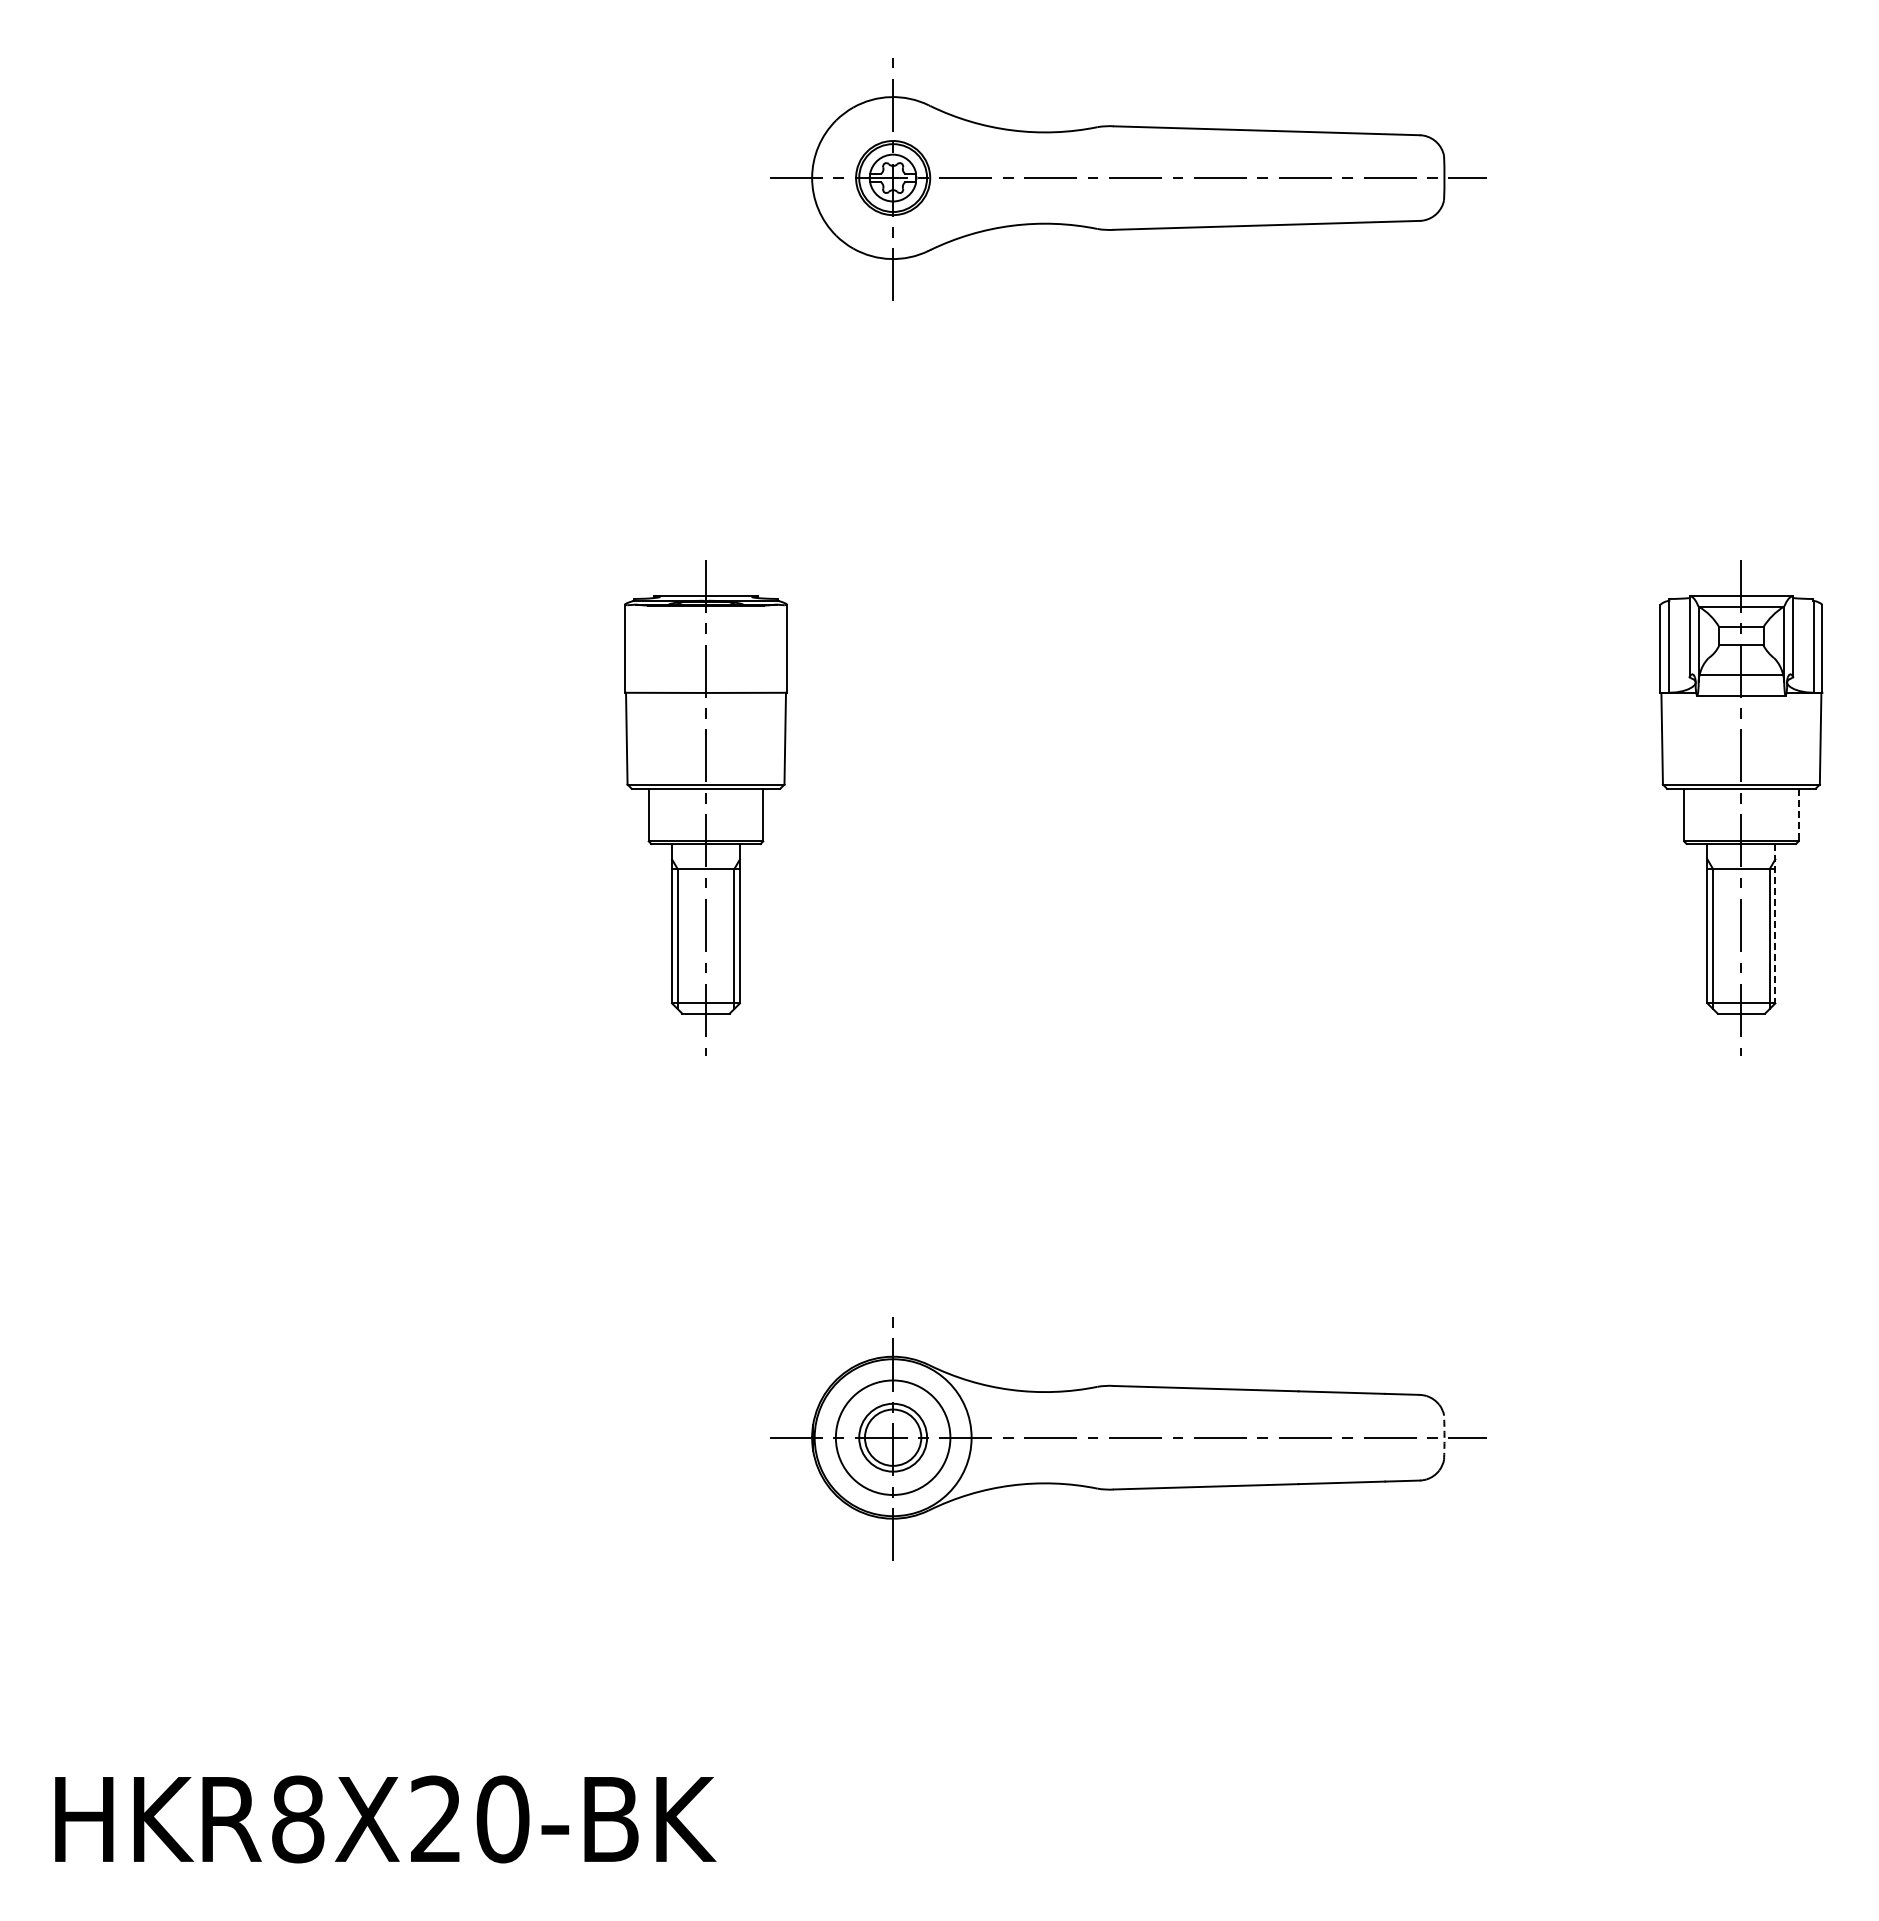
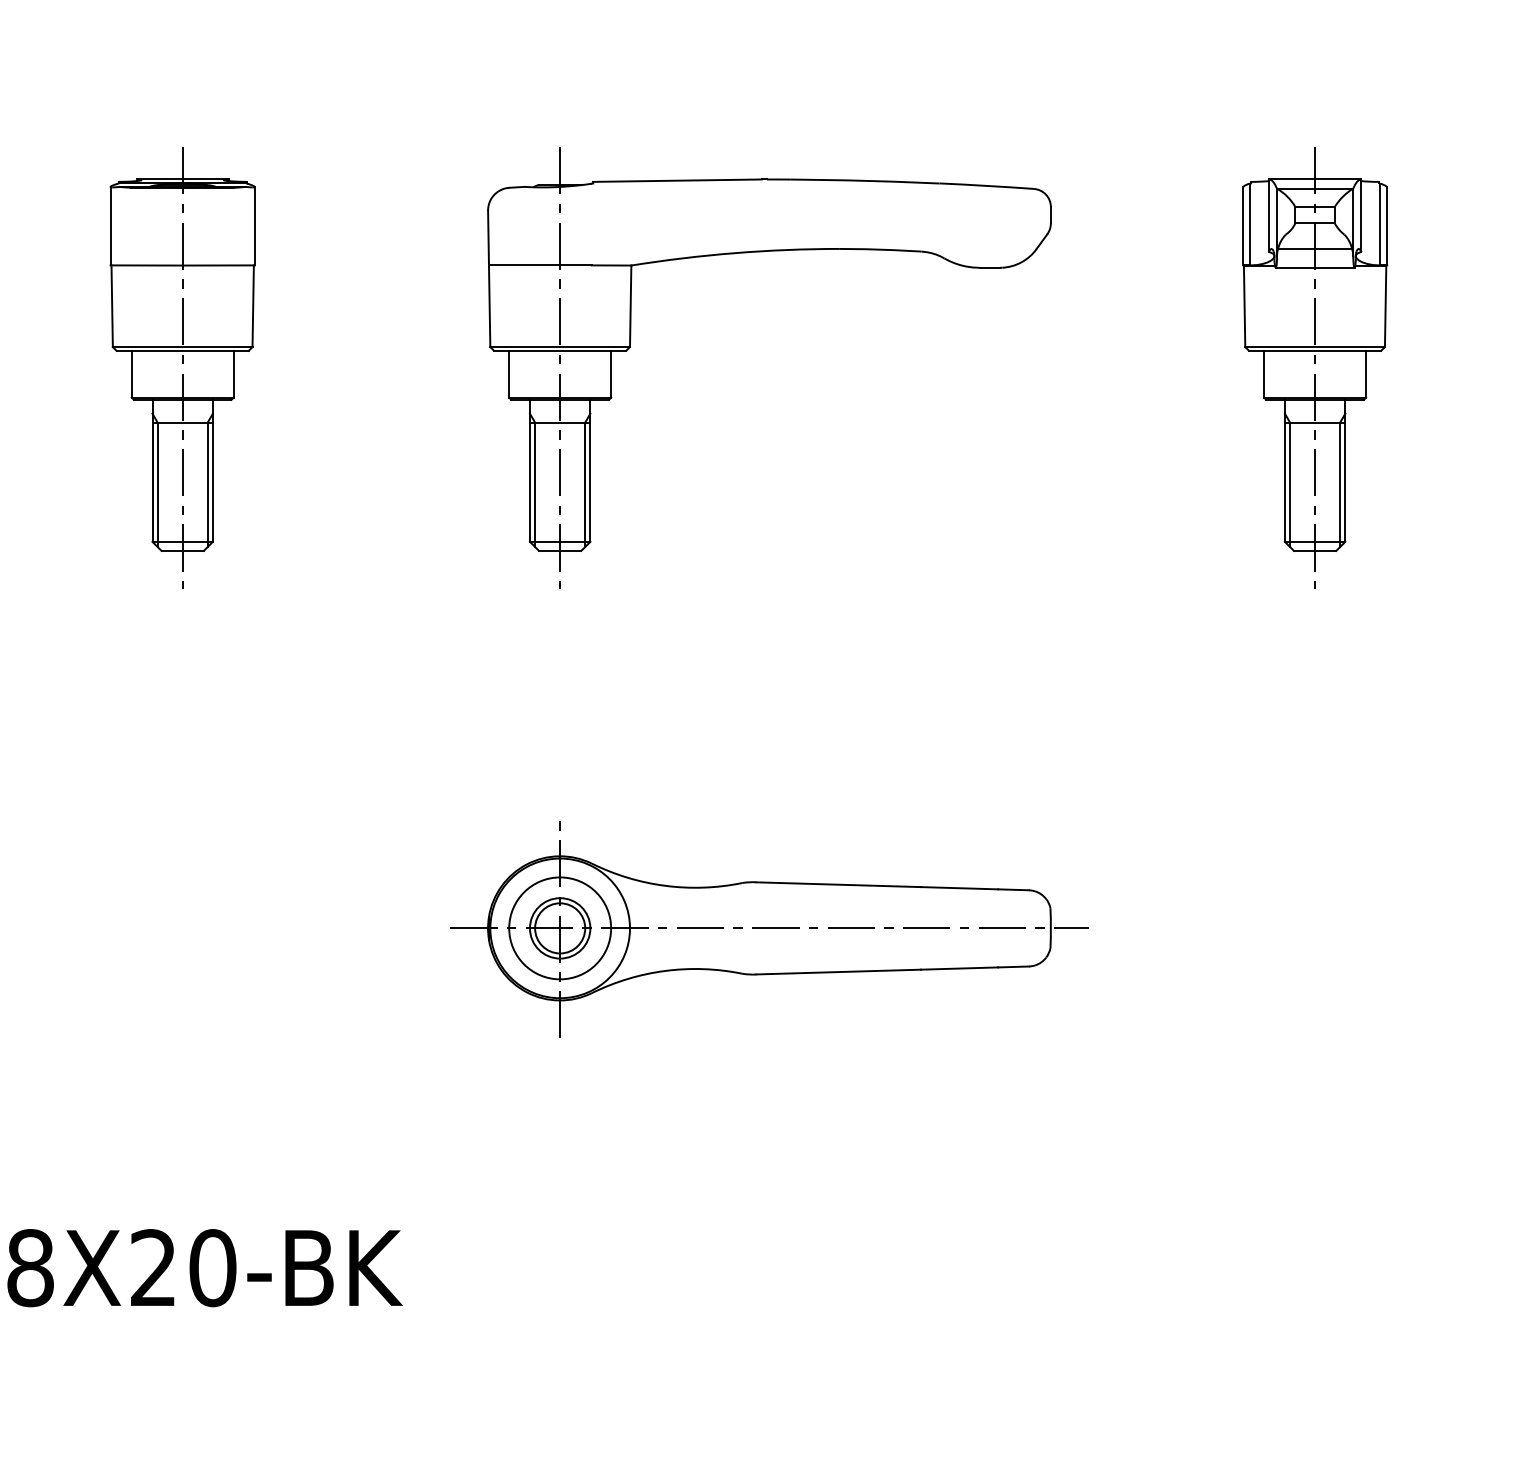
part: (1116, 678) -> (758, 252), added
part: (705, 807) -> (182, 367), moved
line: (1798, 815) -> (1365, 374), dashed -> solid
line: (1775, 923) -> (1345, 470), dashed -> solid
arc: (1444, 1437) -> (1050, 928), dashed -> solid

